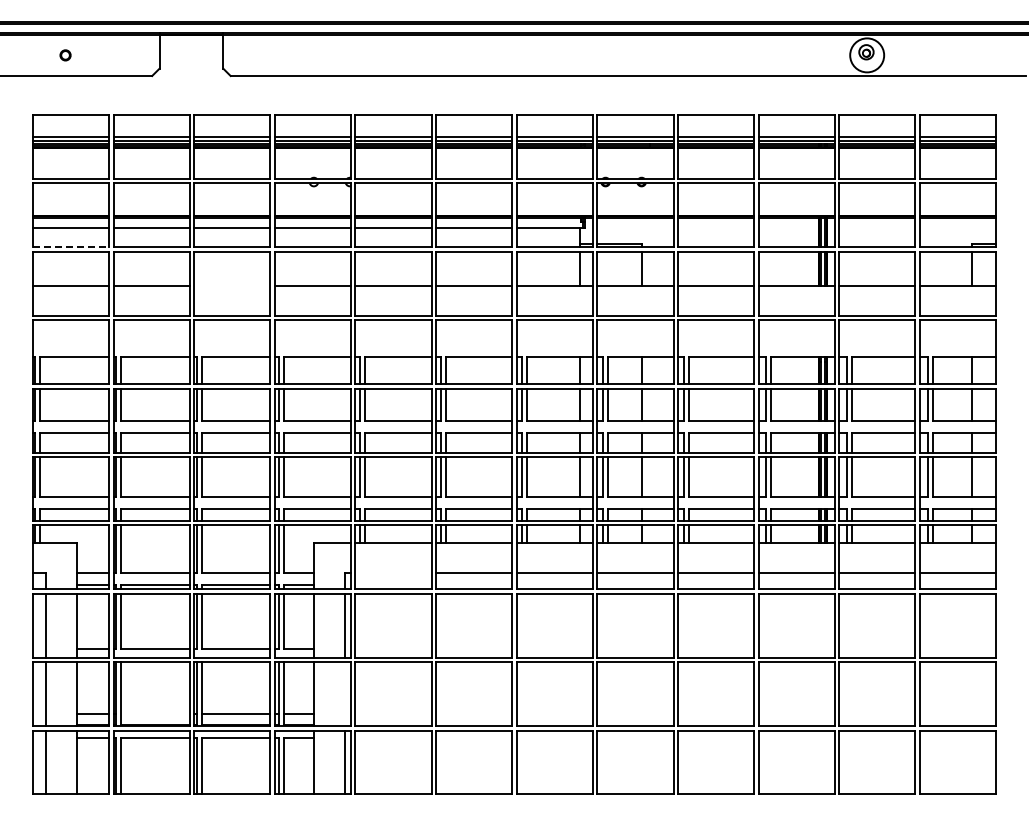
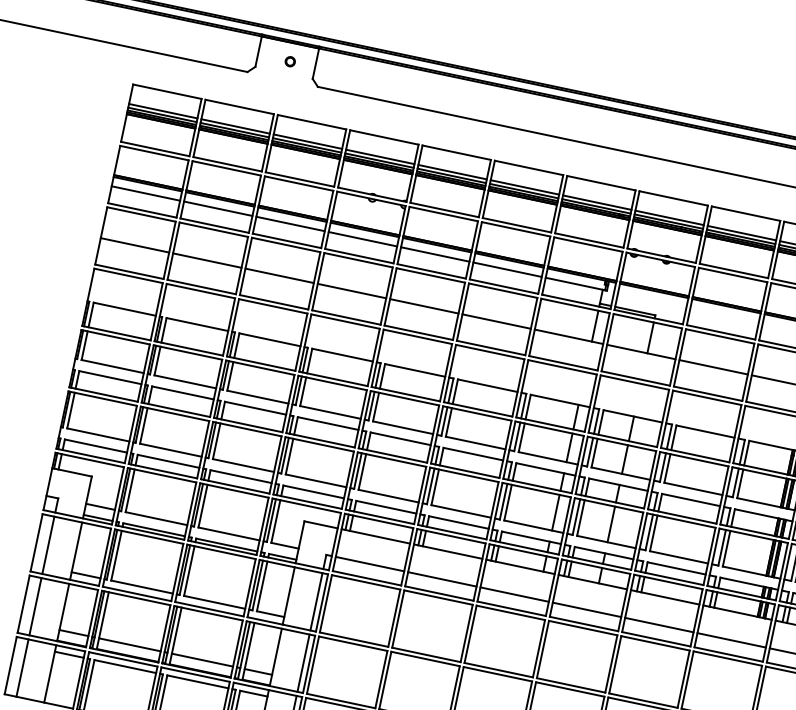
circle: (65, 55) -> (290, 61), moved
line: (71, 247) -> (142, 210), dashed -> solid
line: (232, 286) -> (279, 276), added
line: (393, 573) -> (369, 564), added
line: (344, 694) -> (303, 663), added
line: (155, 713) -> (129, 644), added

